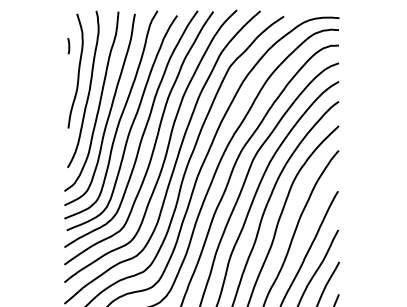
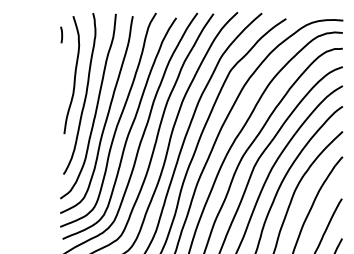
line: (68, 46) -> (61, 35), moved

